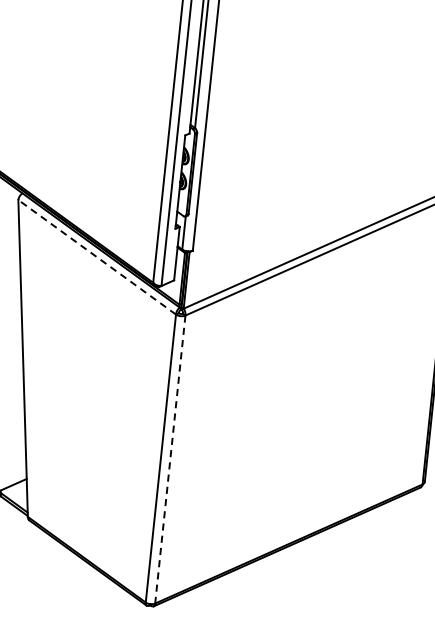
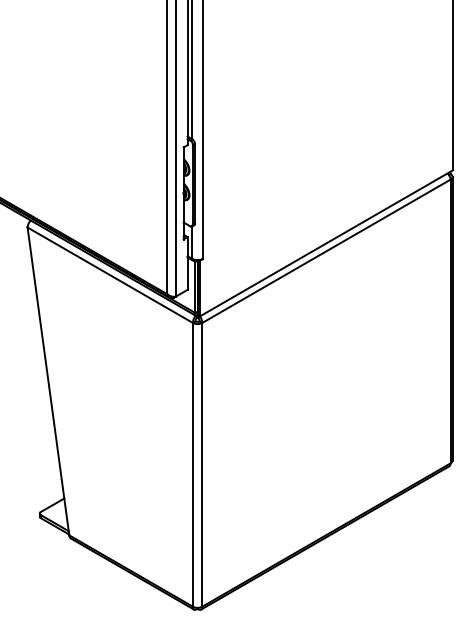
line: (96, 257) -> (109, 275), dashed -> solid
line: (170, 459) -> (202, 464), dashed -> solid

